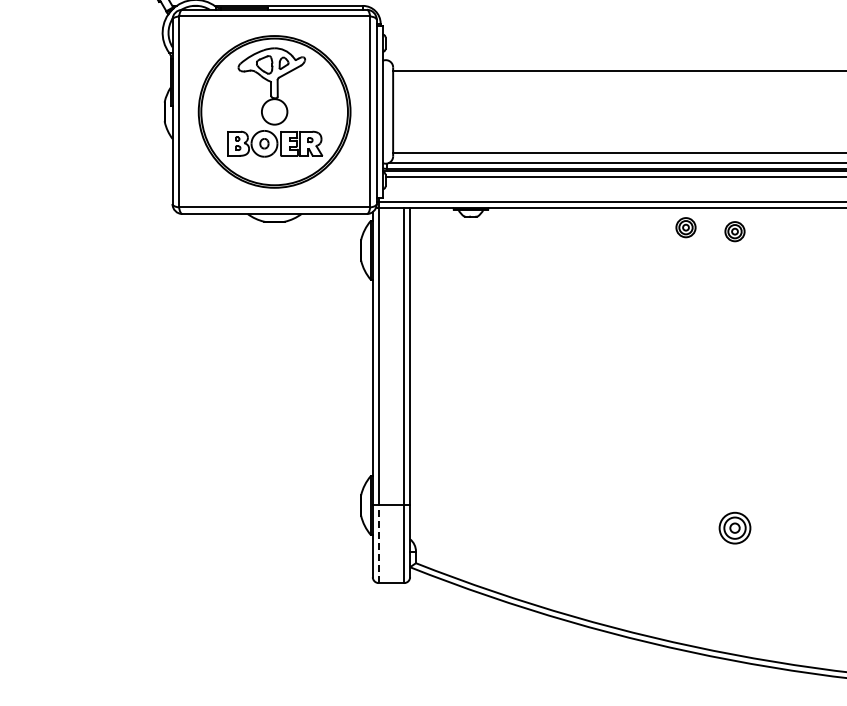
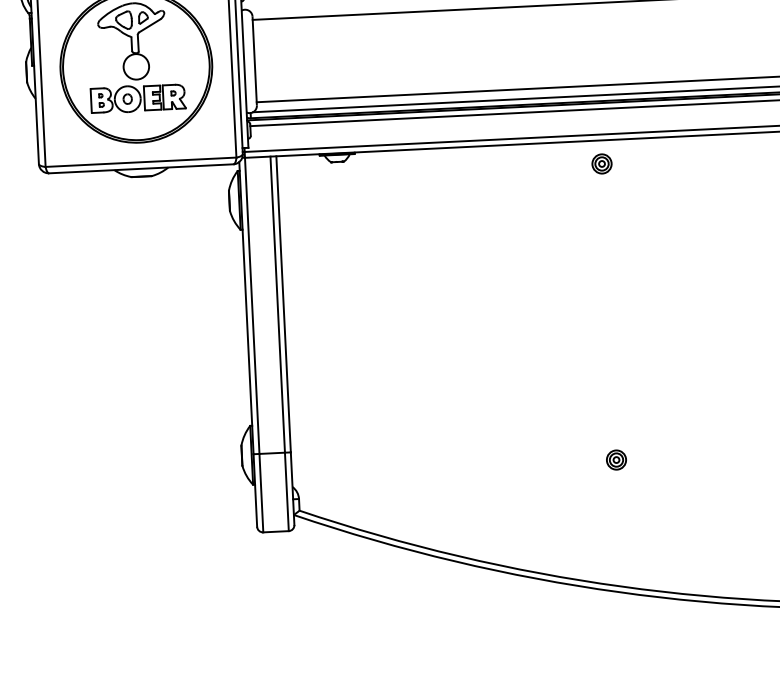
part: (685, 227) -> (552, 162), removed
part: (734, 527) -> (615, 459), size x0.62
line: (378, 543) -> (261, 492), dashed -> solid

